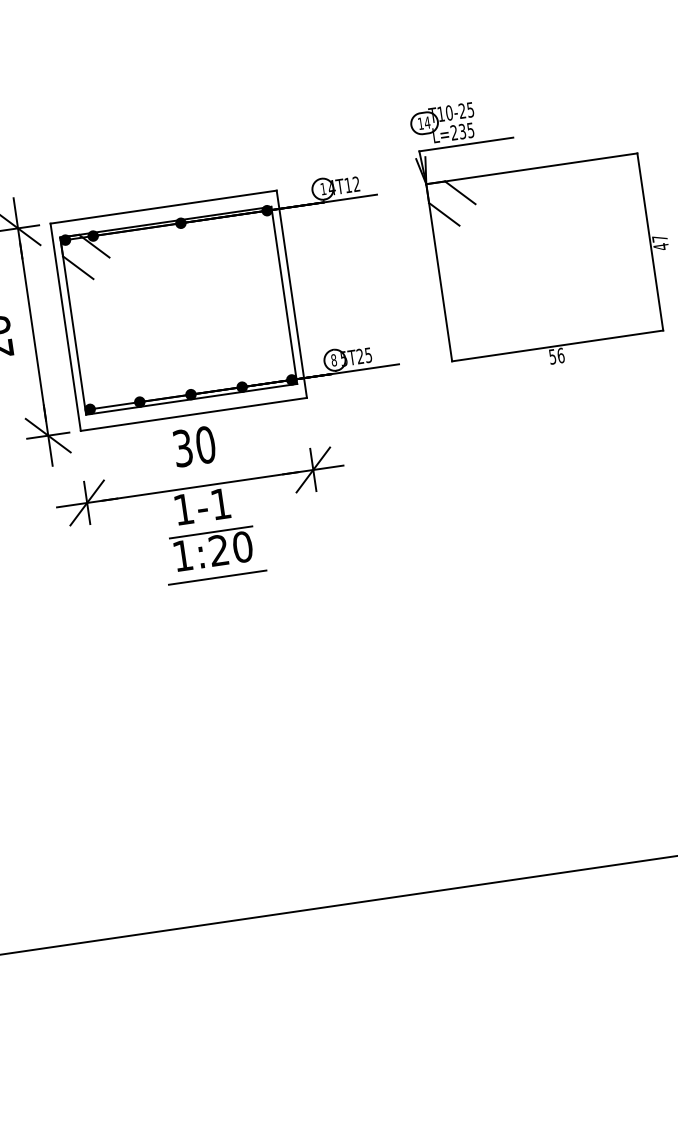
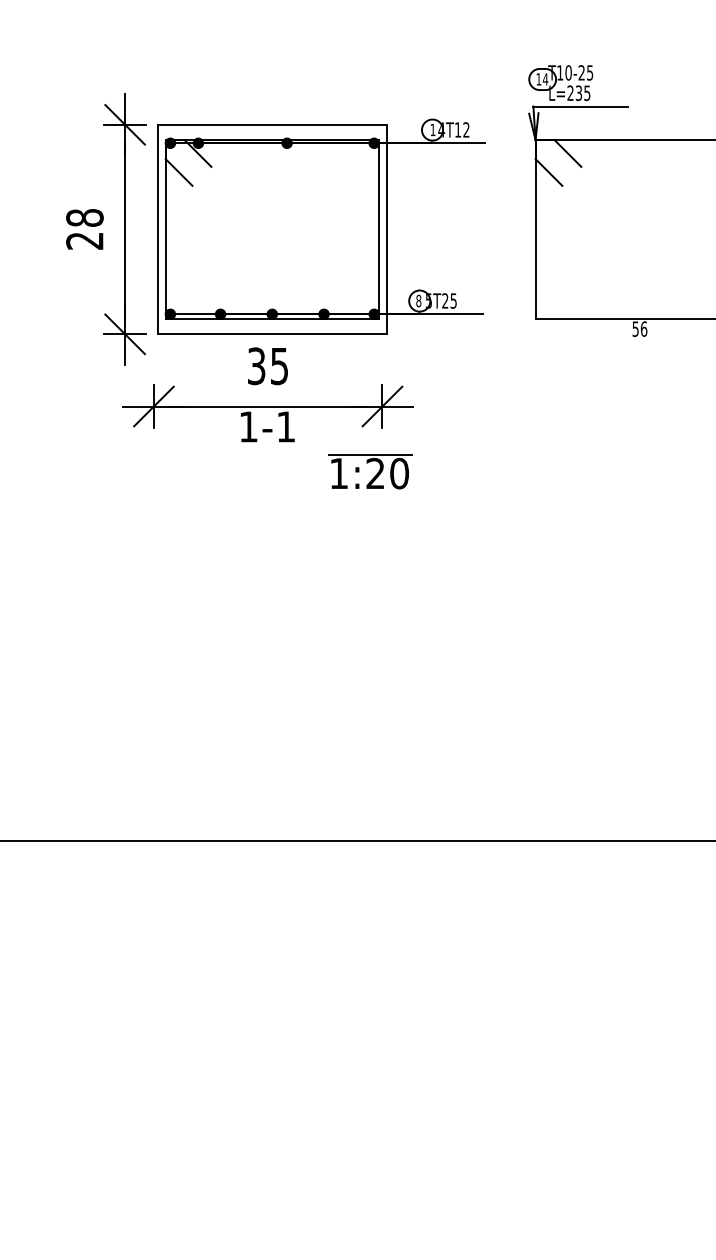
text: (205, 445) -> (279, 366), 30 -> 35
part: (219, 550) -> (376, 473), moved
line: (217, 577) -> (272, 499), removed

